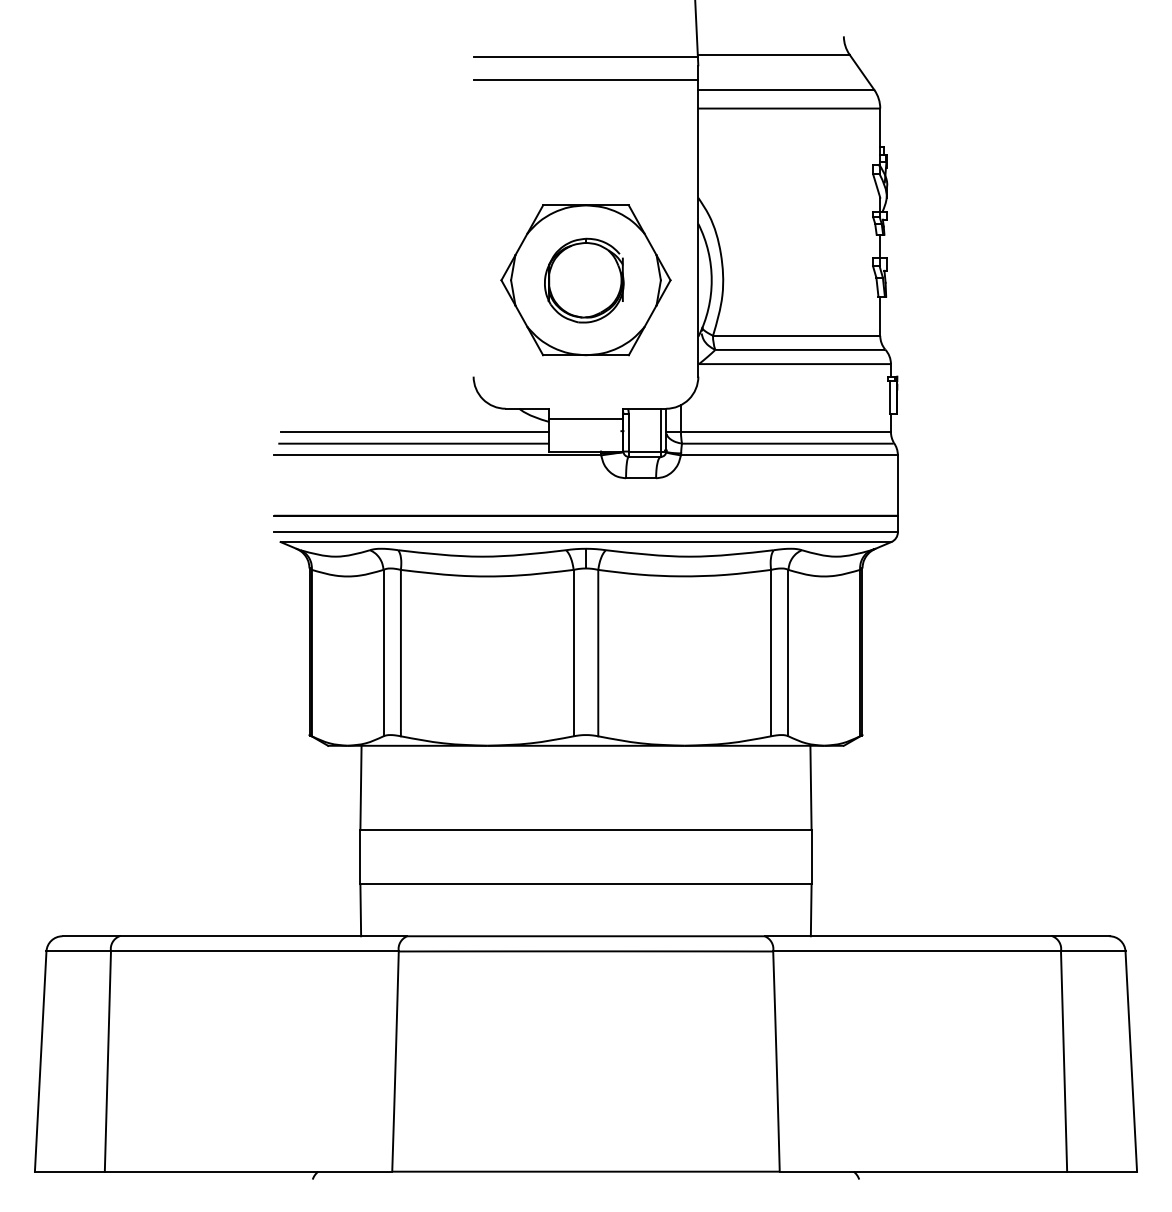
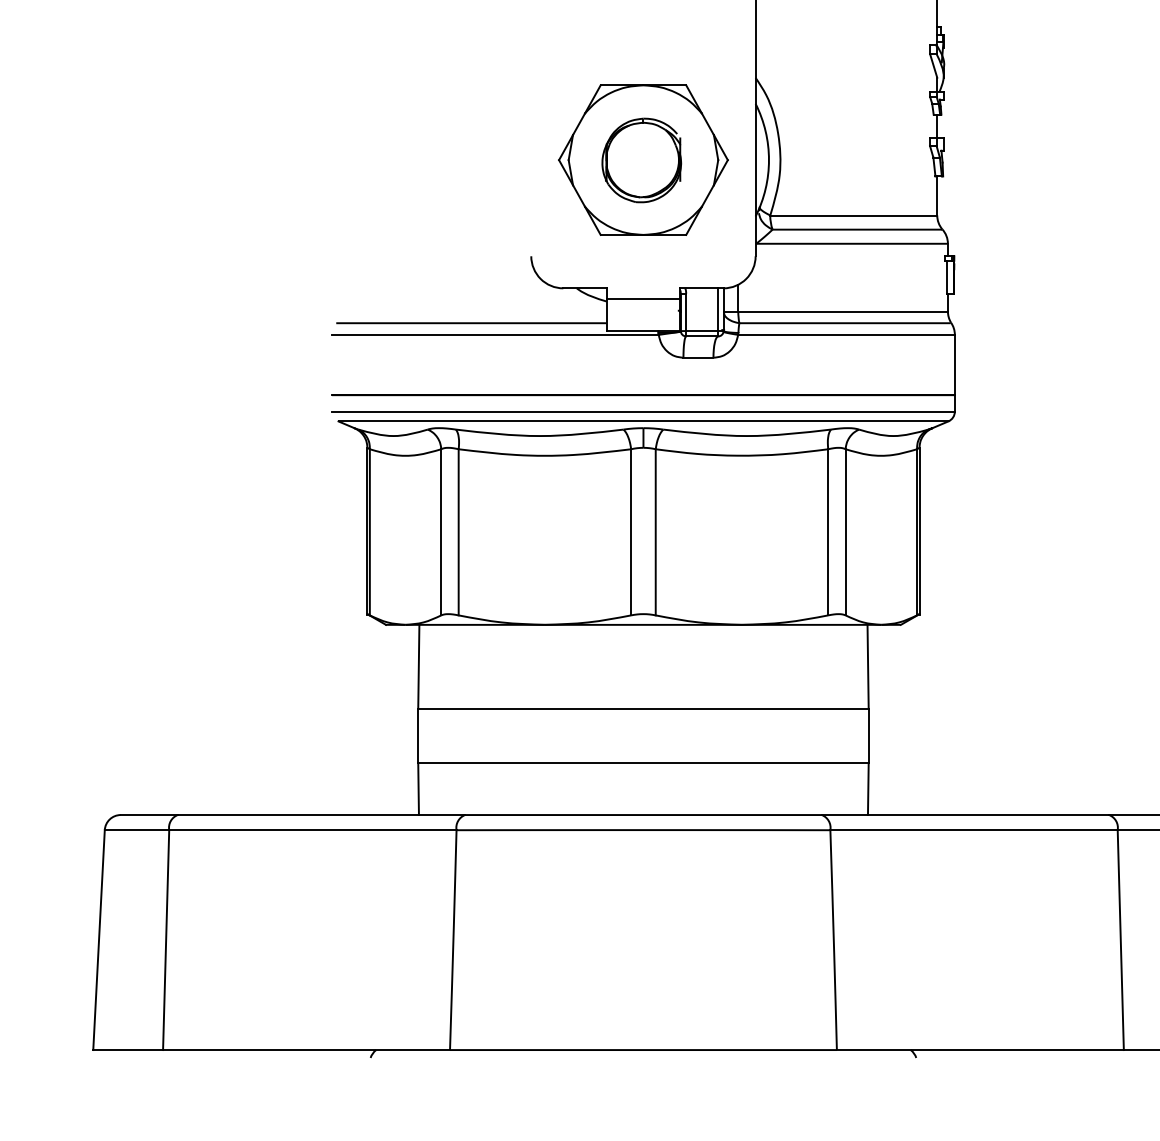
line: (415, 431) -> (473, 311), removed

